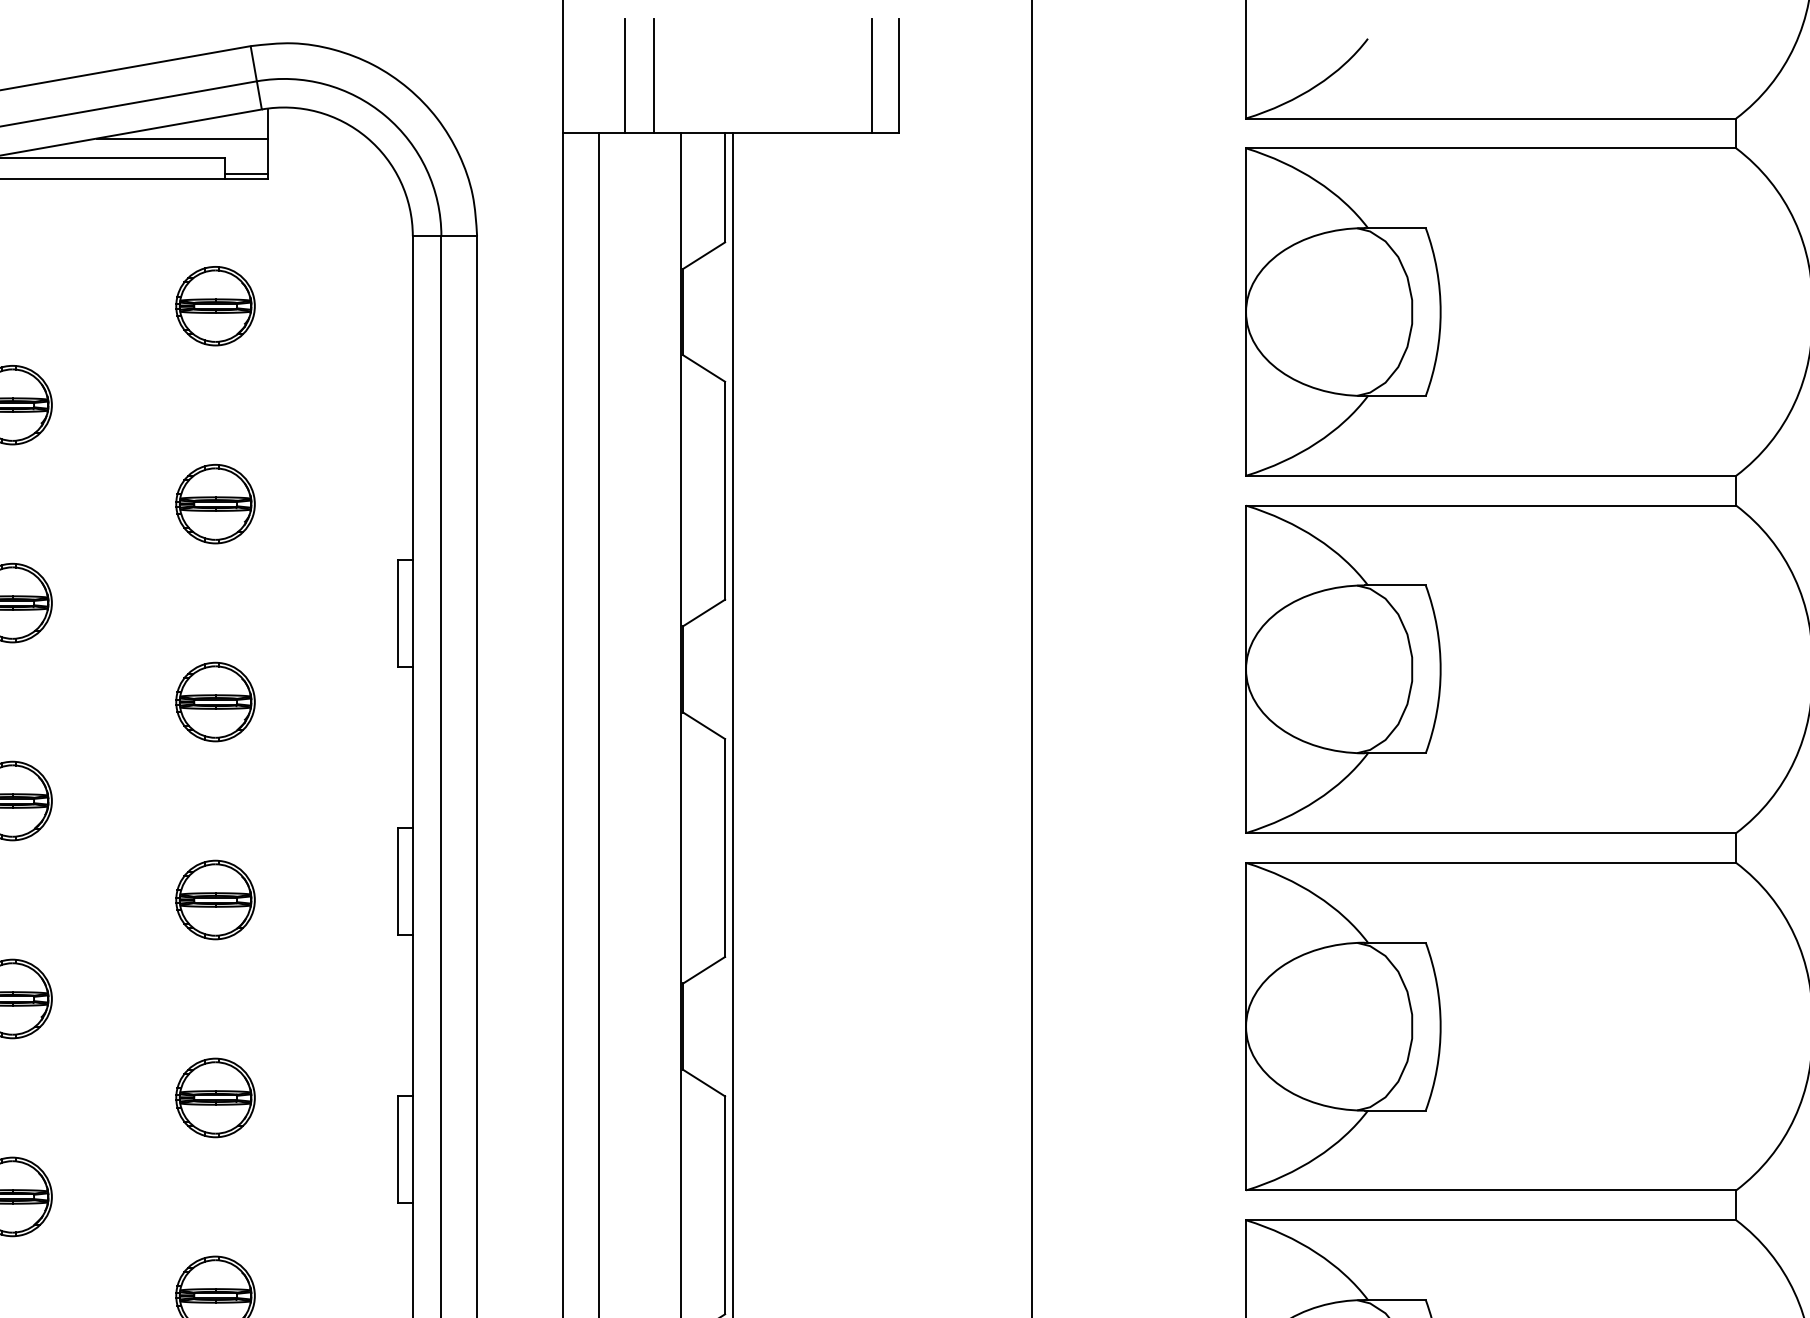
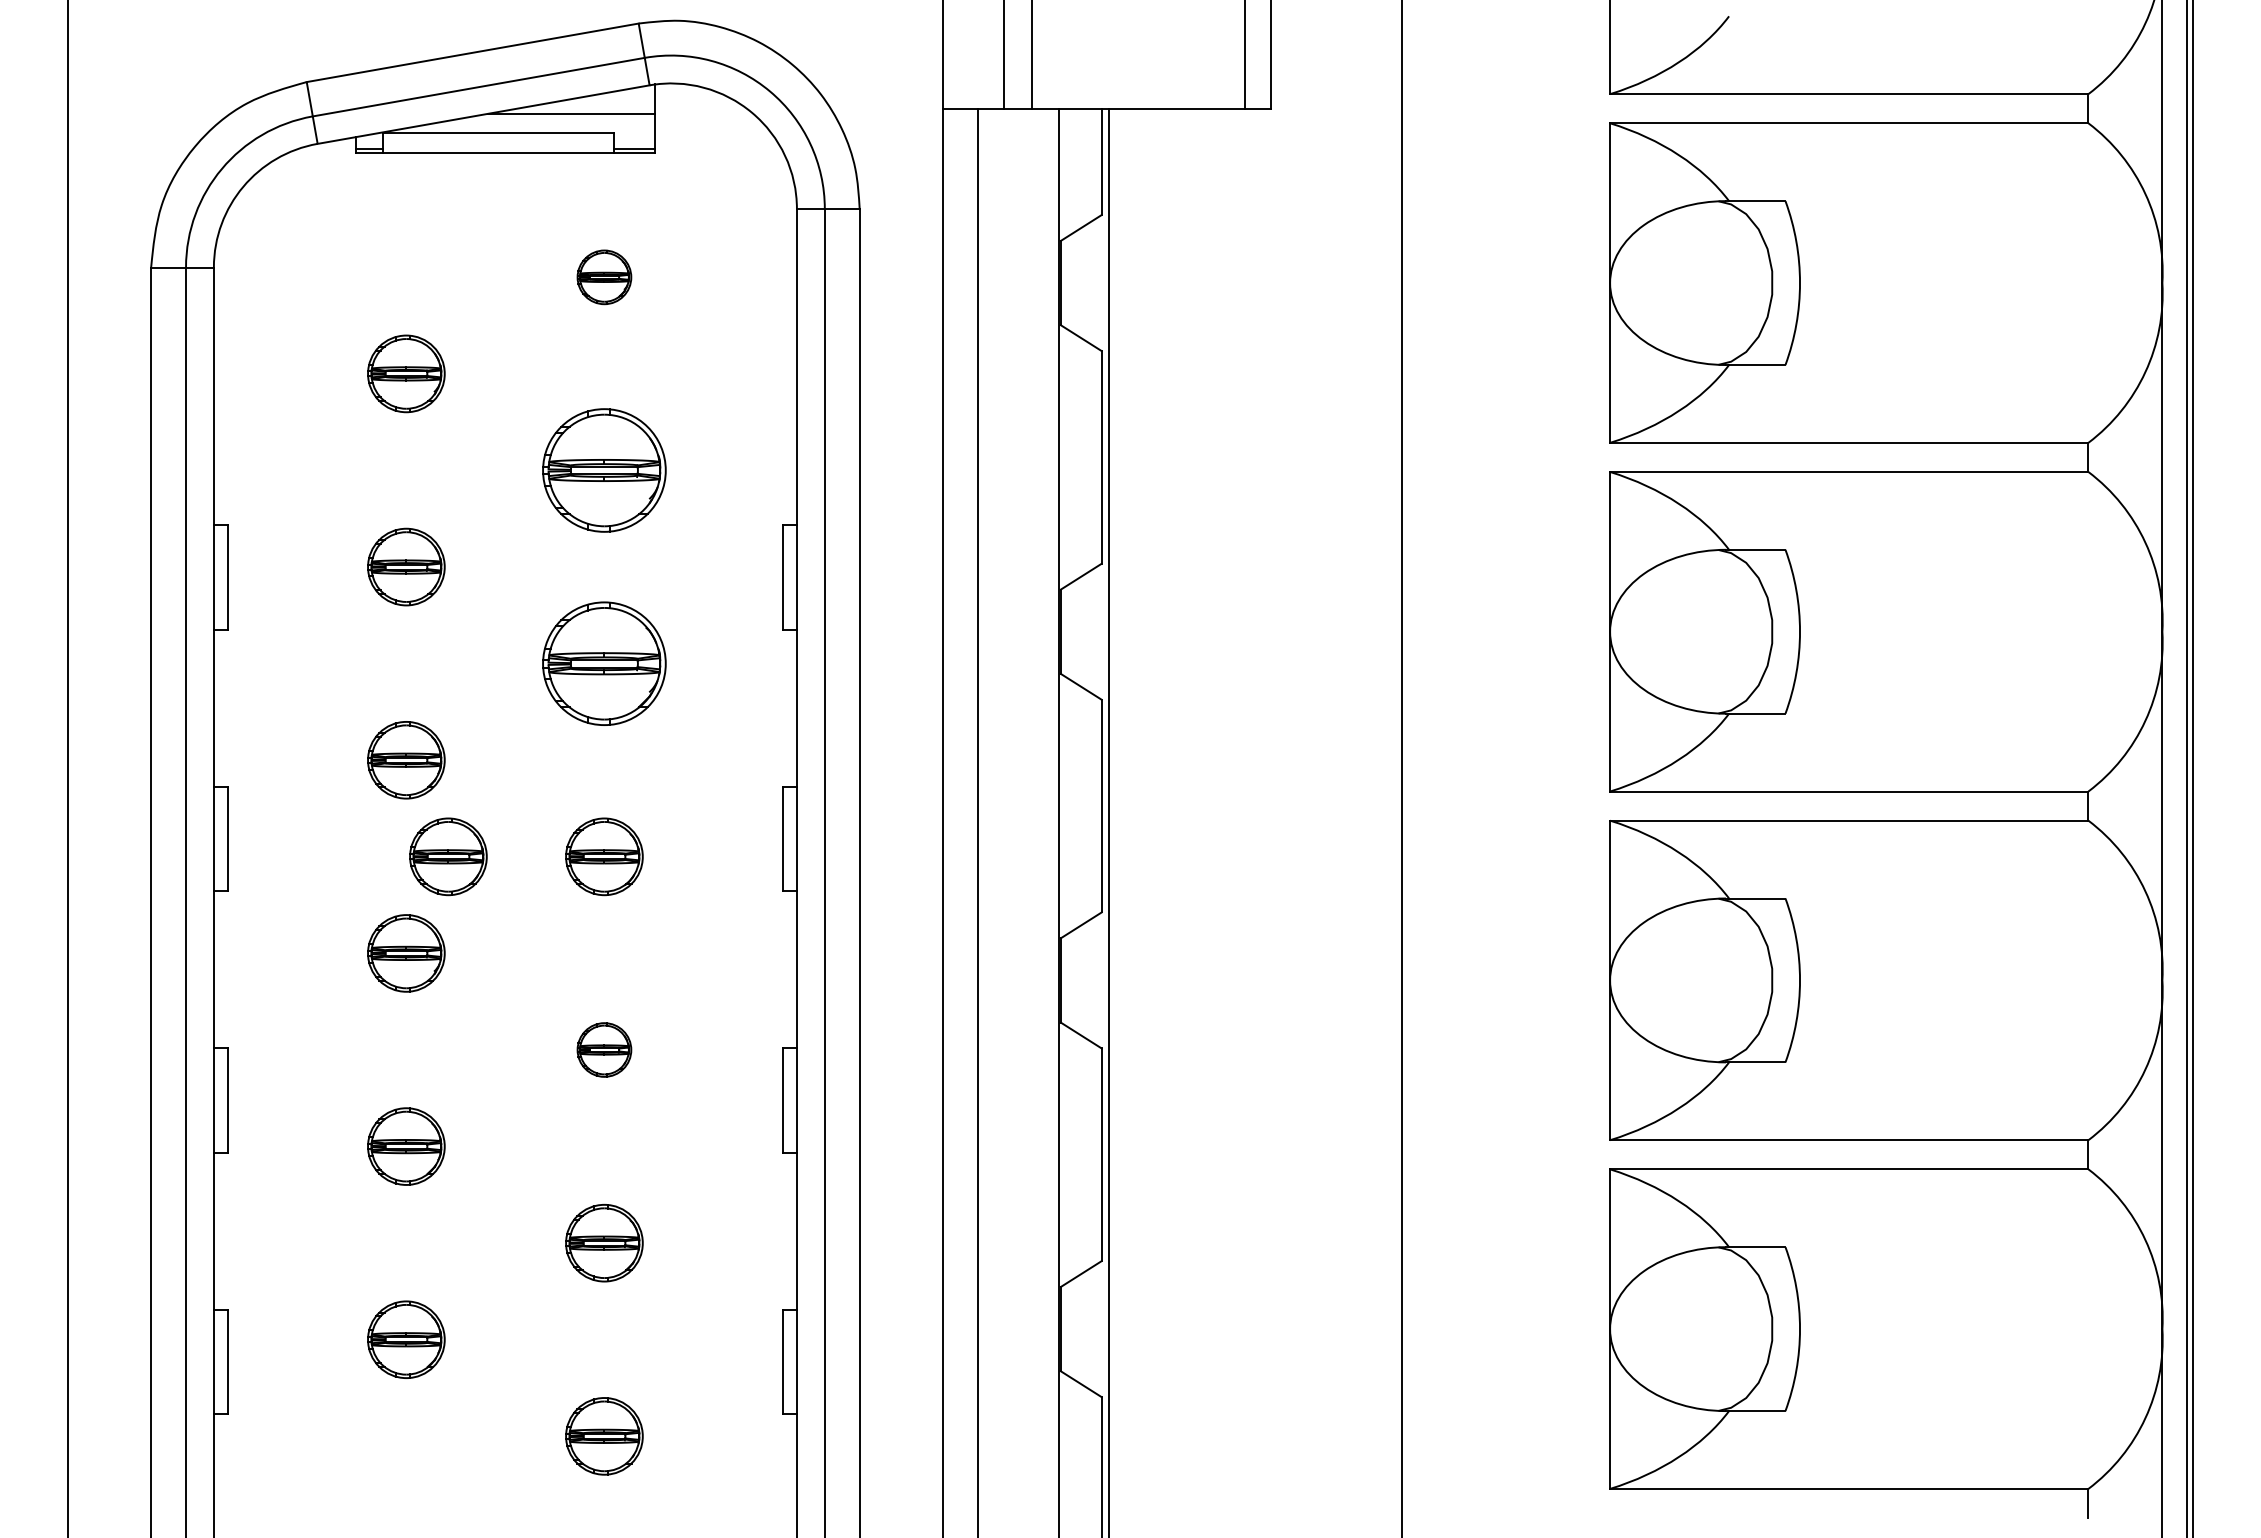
part: (215, 306) -> (604, 277), size x0.7
part: (215, 504) -> (604, 470), size x1.6
part: (215, 701) -> (604, 663), size x1.6
part: (55, 899) -> (448, 856), added
part: (215, 1097) -> (604, 1049), size x0.7

